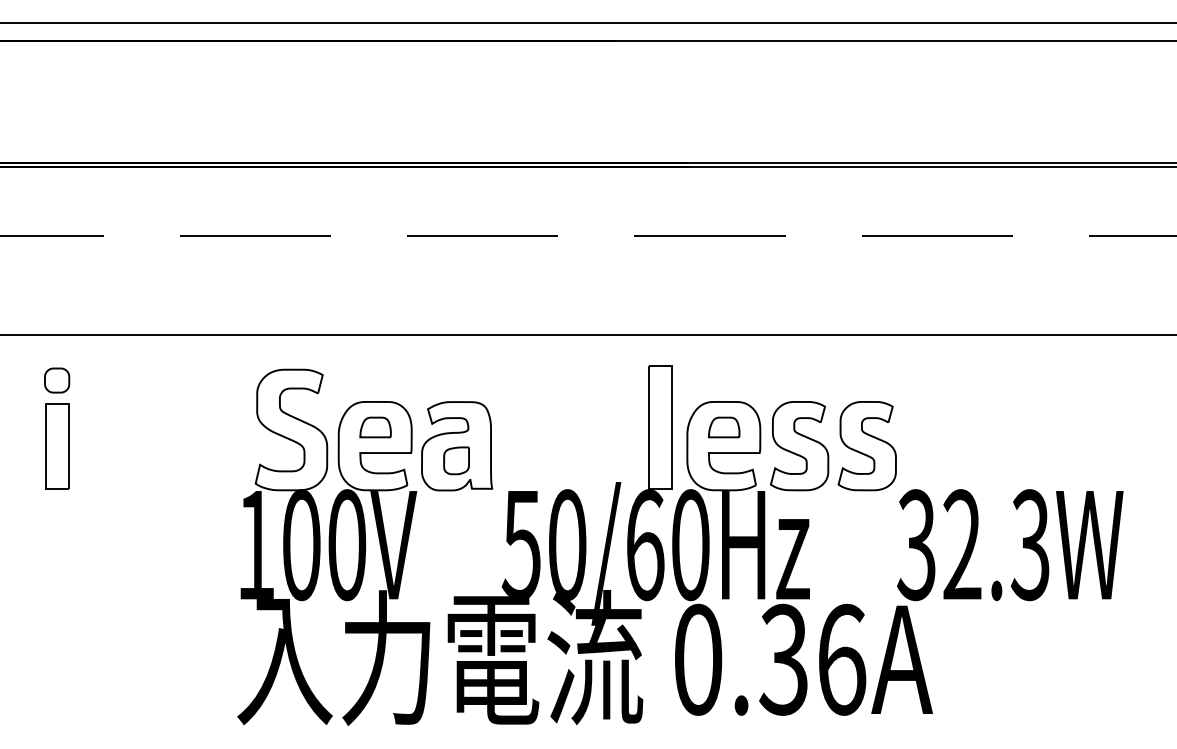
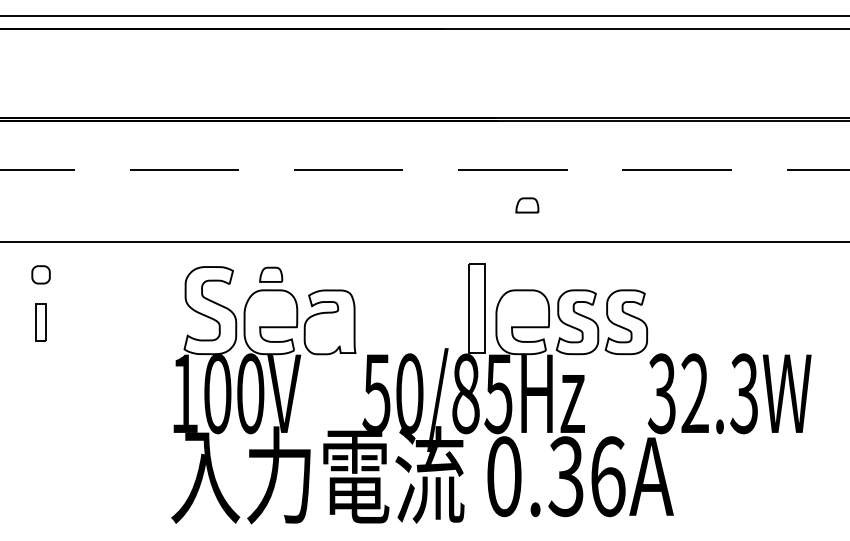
part: (375, 427) -> (271, 274), moved
part: (724, 427) -> (527, 205), moved
part: (57, 446) -> (41, 322), size x0.6
part: (456, 460) -> (329, 332), removed
text: (667, 545) -> (482, 394), 50/60Hz -> 50/85Hz

